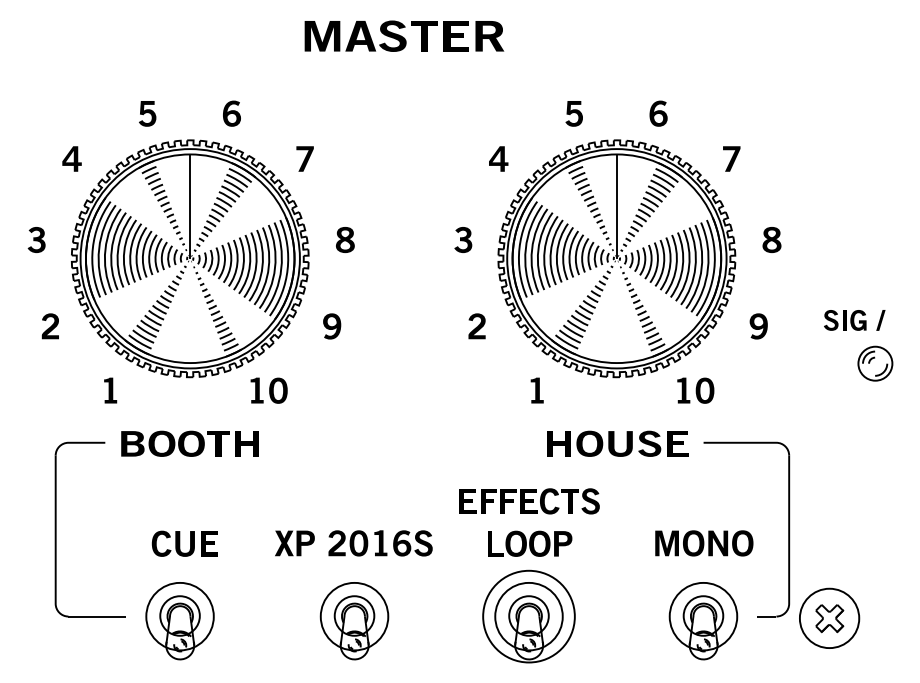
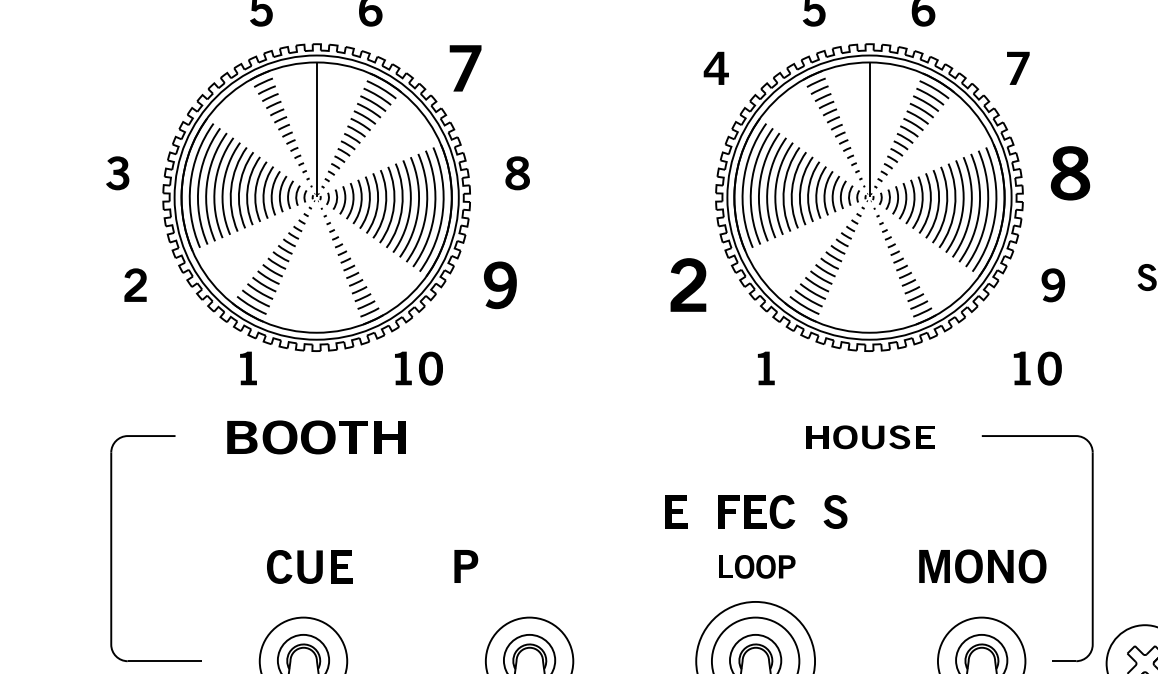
part: (71, 158) -> (162, 67), removed
part: (304, 158) -> (464, 67), size x1.4
fill: (463, 239) -> (670, 172), removed
part: (771, 239) -> (1069, 172), size x1.6
part: (332, 326) -> (501, 285), size x1.4
part: (476, 326) -> (687, 285), size x1.6
part: (110, 390) -> (248, 368), moved
part: (695, 390) -> (1037, 368), moved
part: (617, 443) -> (870, 436), size x0.7
fill: (488, 501) -> (703, 512), removed
fill: (570, 501) -> (809, 512), removed
part: (56, 529) -> (112, 548), moved
fill: (283, 543) -> (437, 566), removed
part: (380, 543) -> (563, 566), removed
part: (530, 543) -> (757, 566), size x0.7

